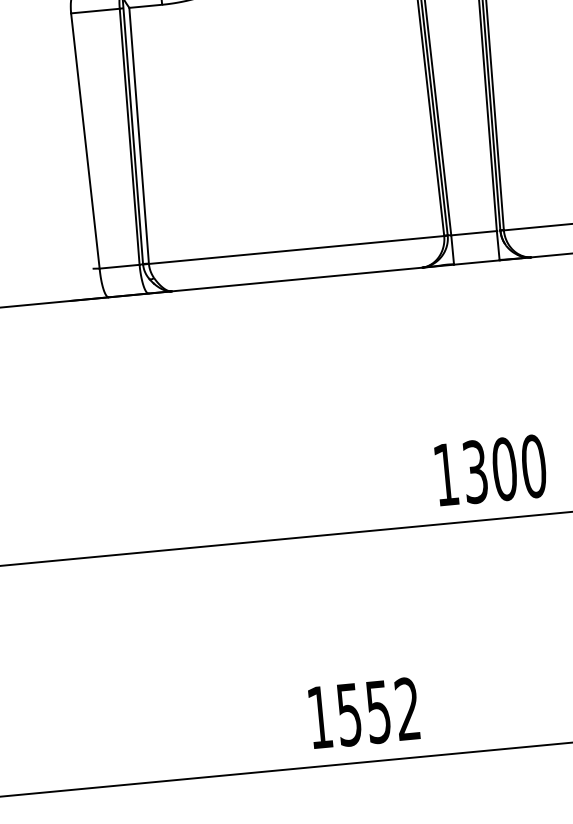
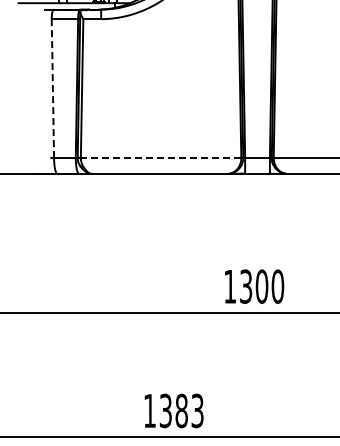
line: (84, 142) -> (52, 89), solid -> dashed
line: (295, 250) -> (160, 158), solid -> dashed
text: (378, 711) -> (181, 410), 1552 -> 1383

